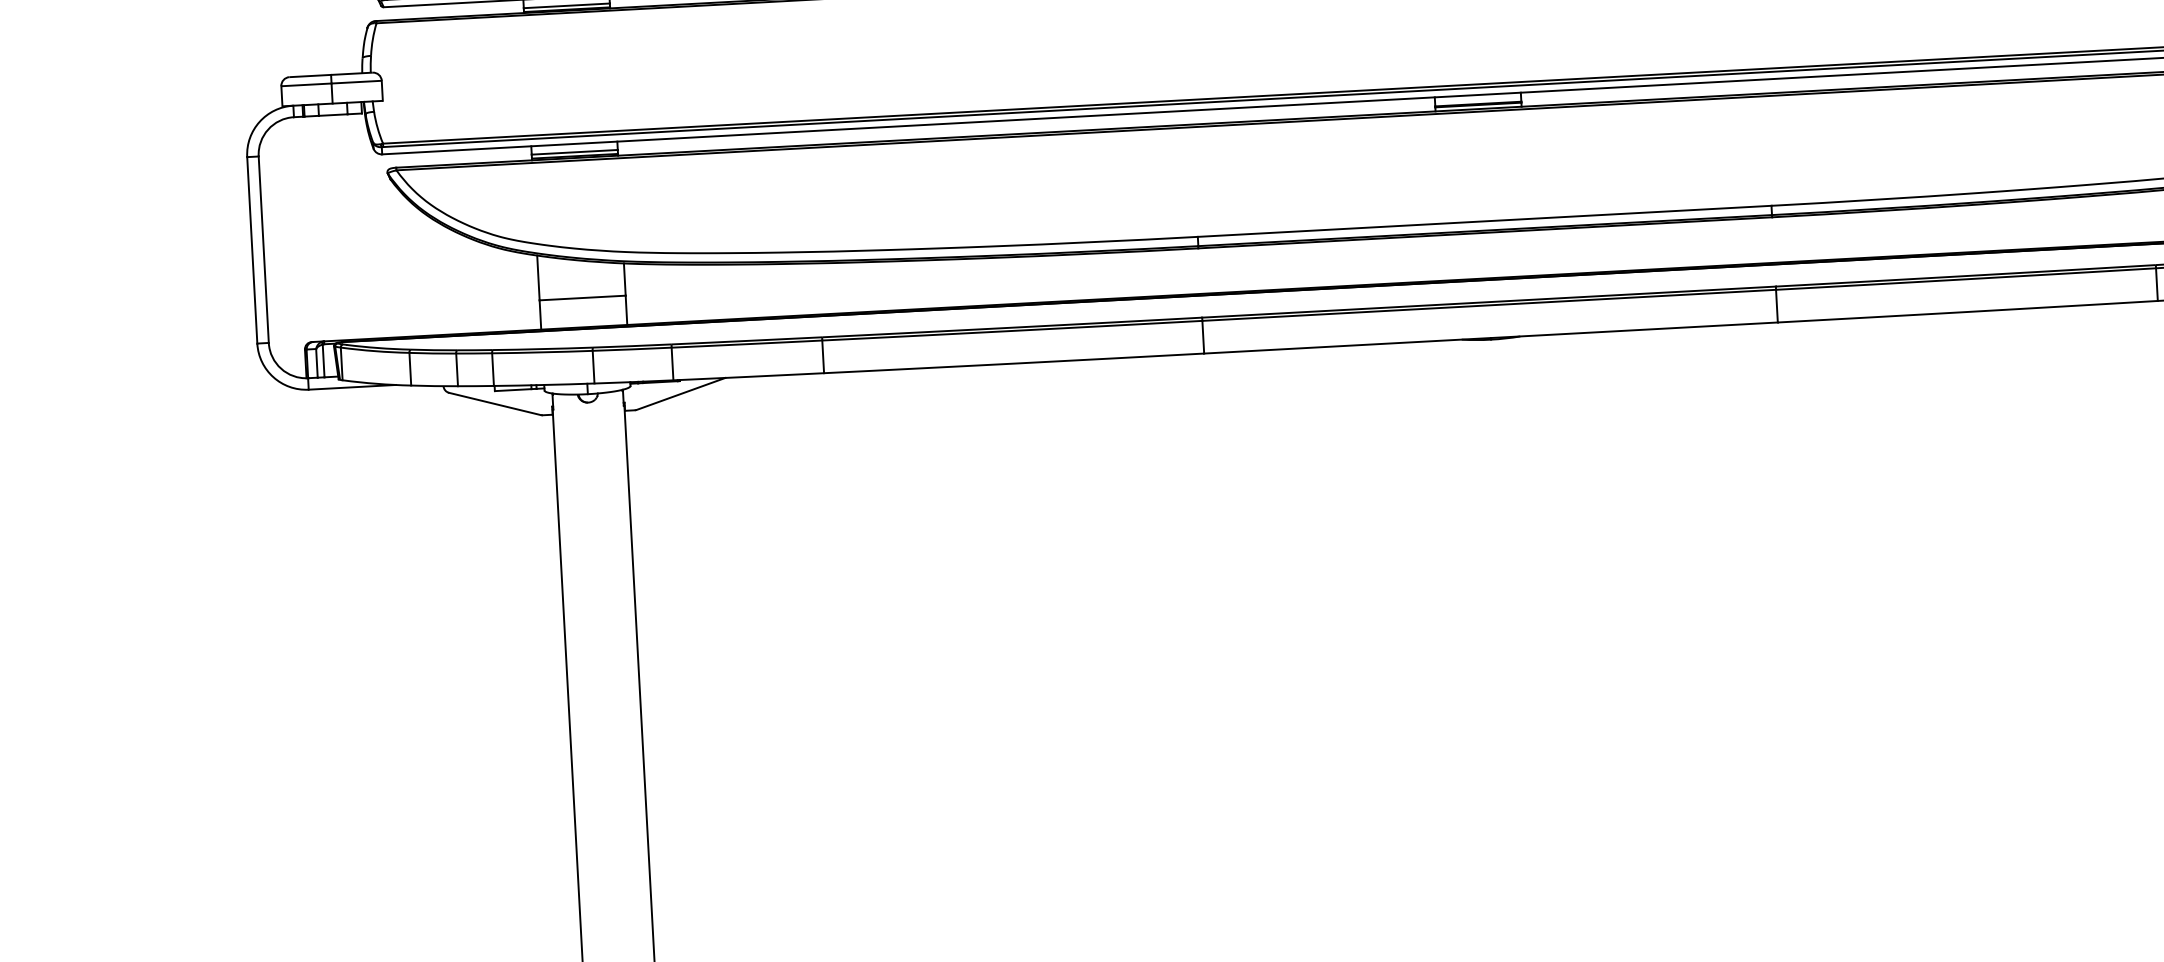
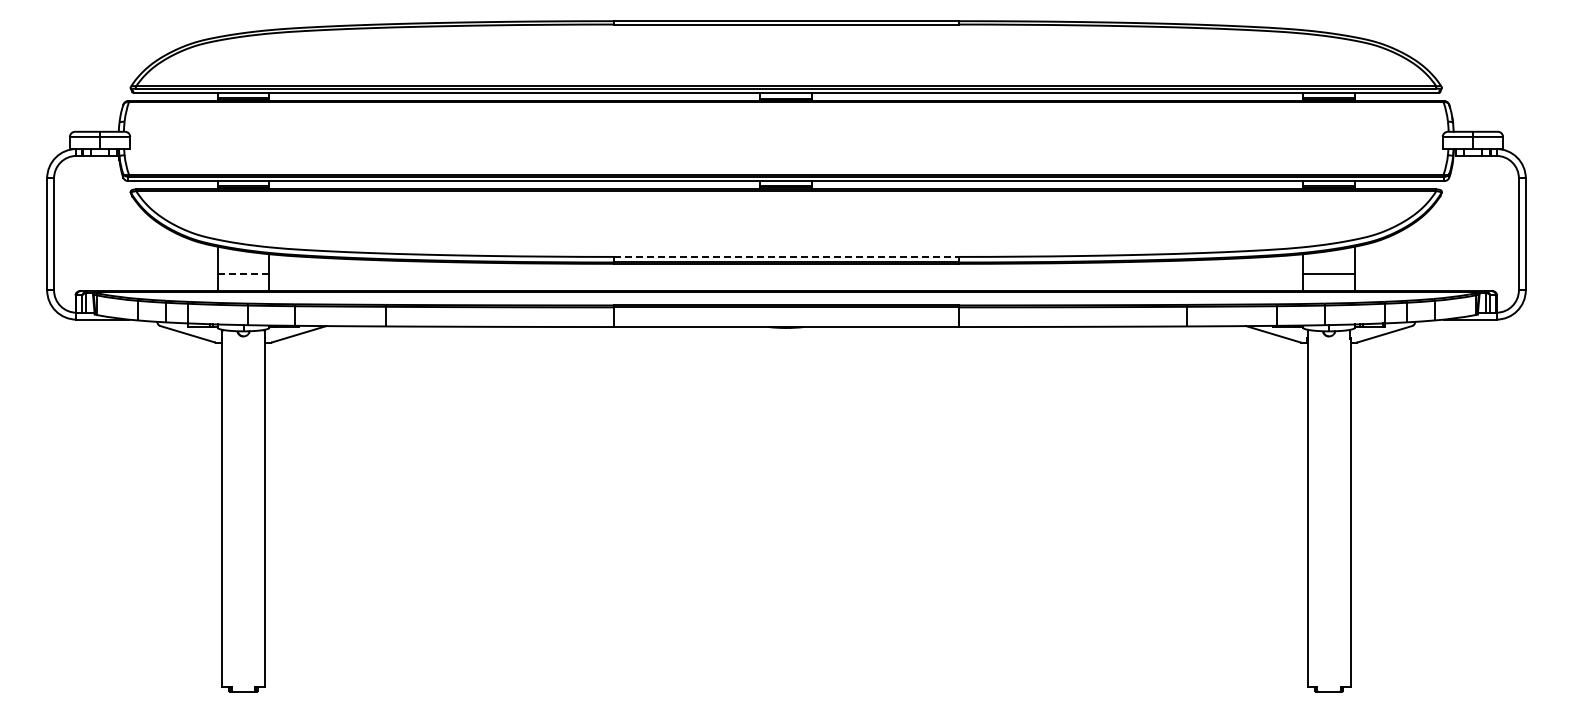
line: (1484, 220) -> (786, 256), solid -> dashed
line: (582, 297) -> (243, 273), solid -> dashed

